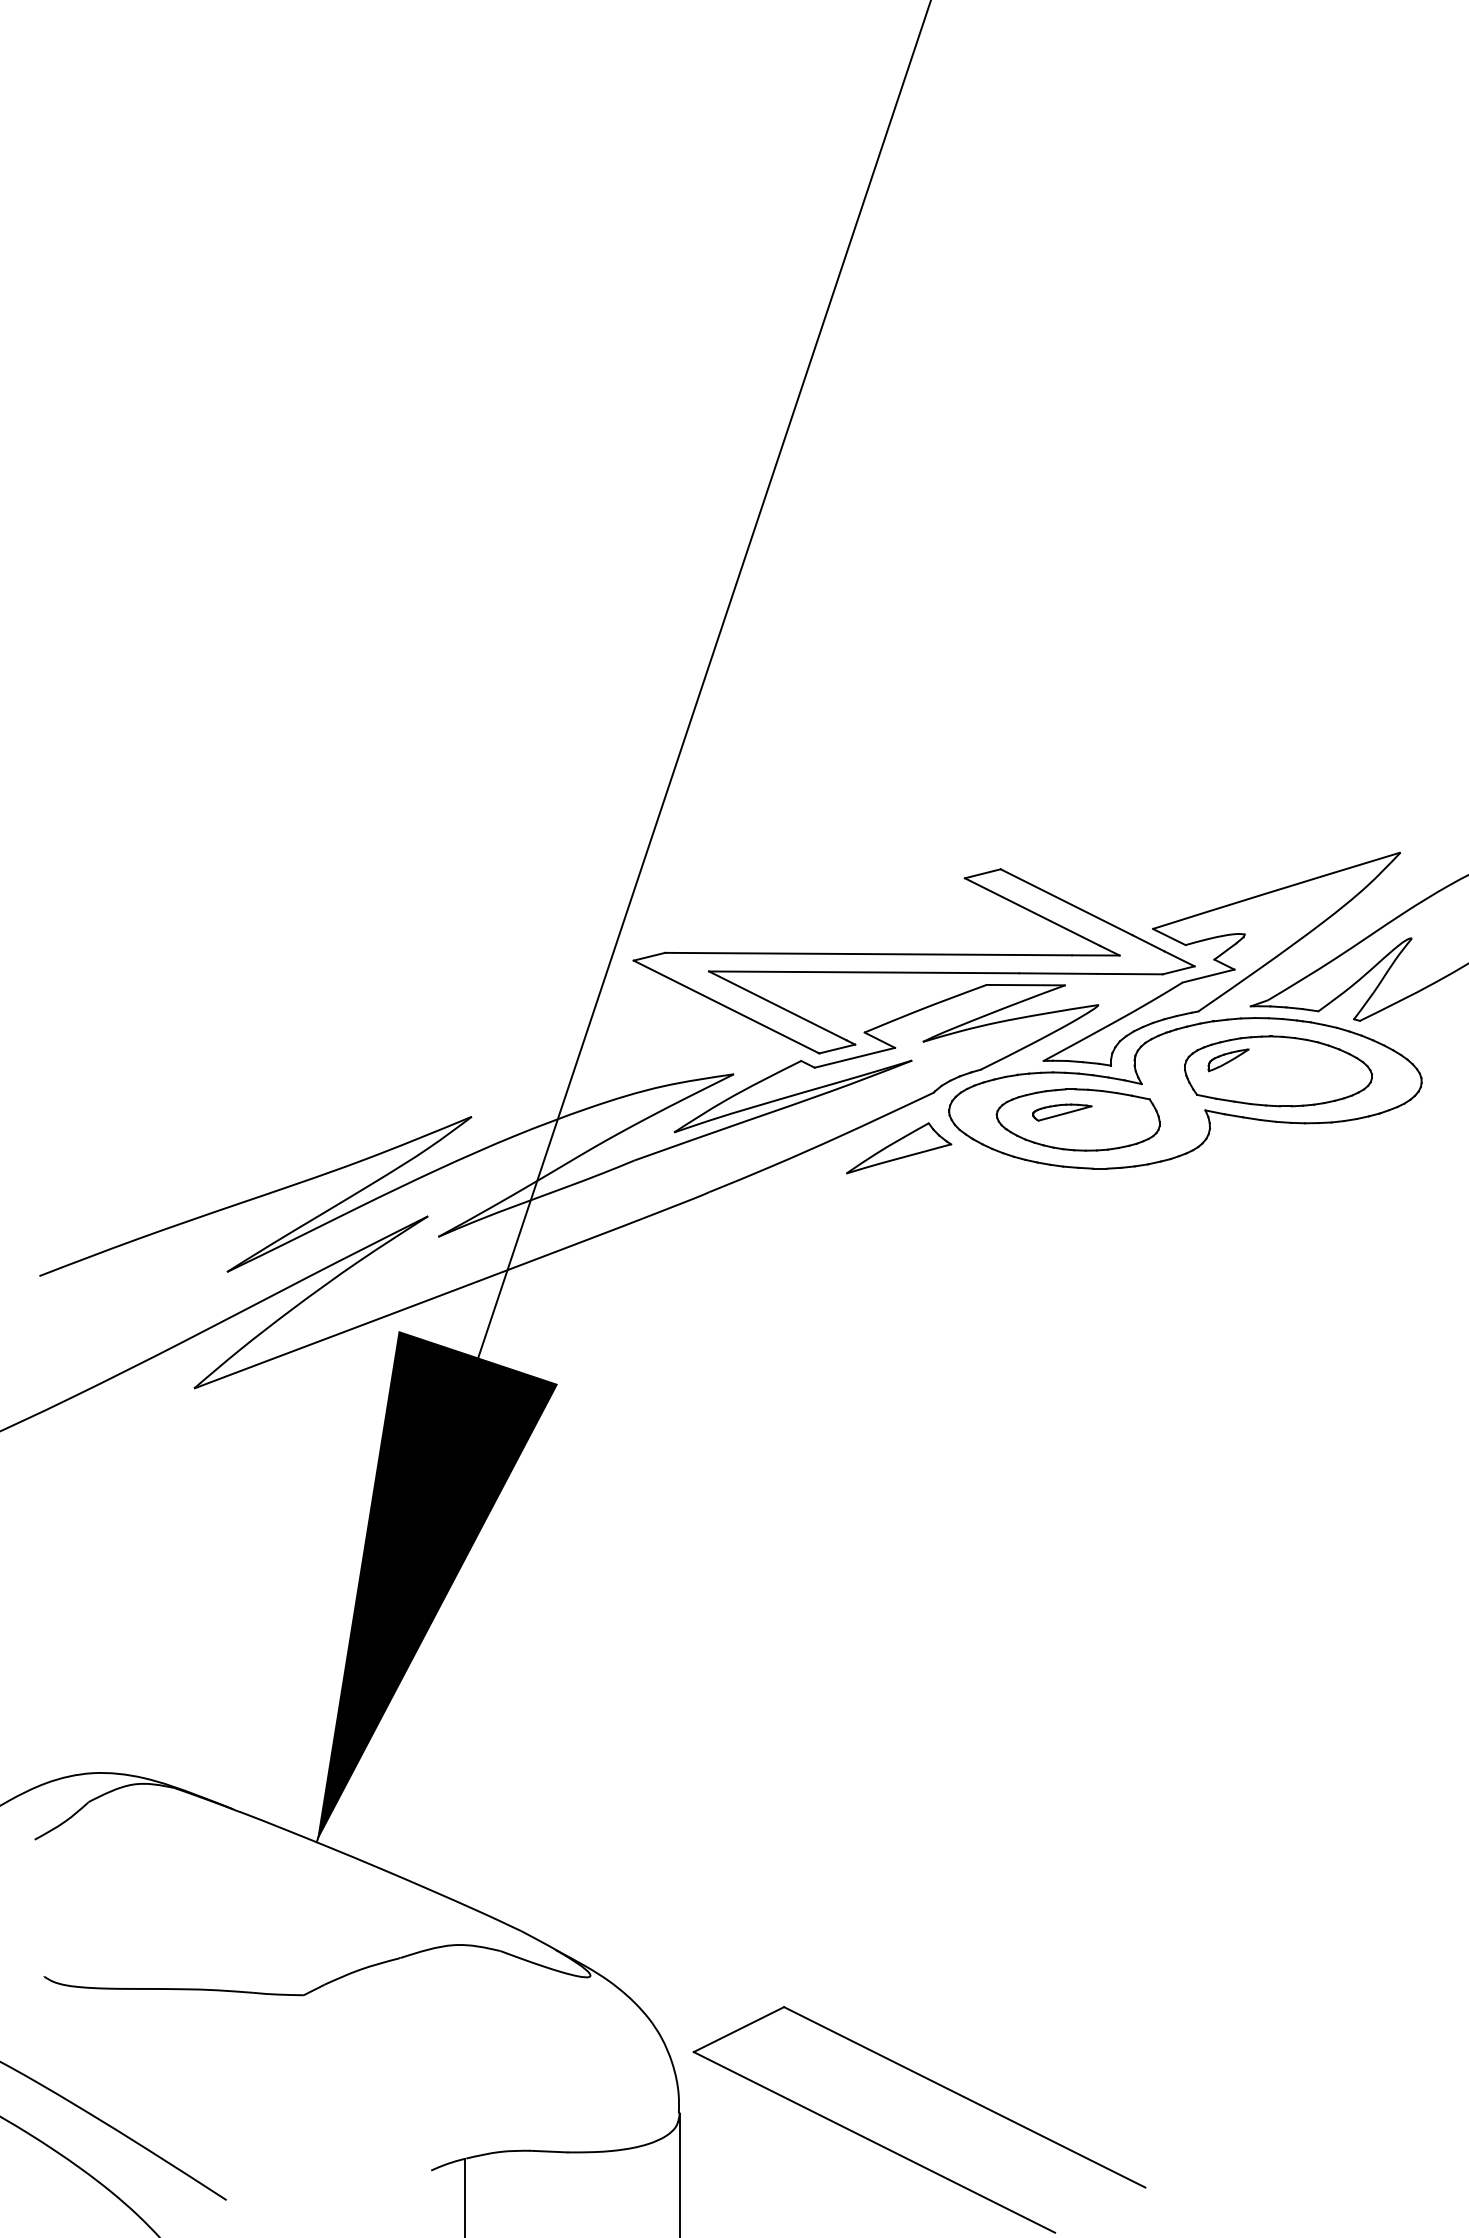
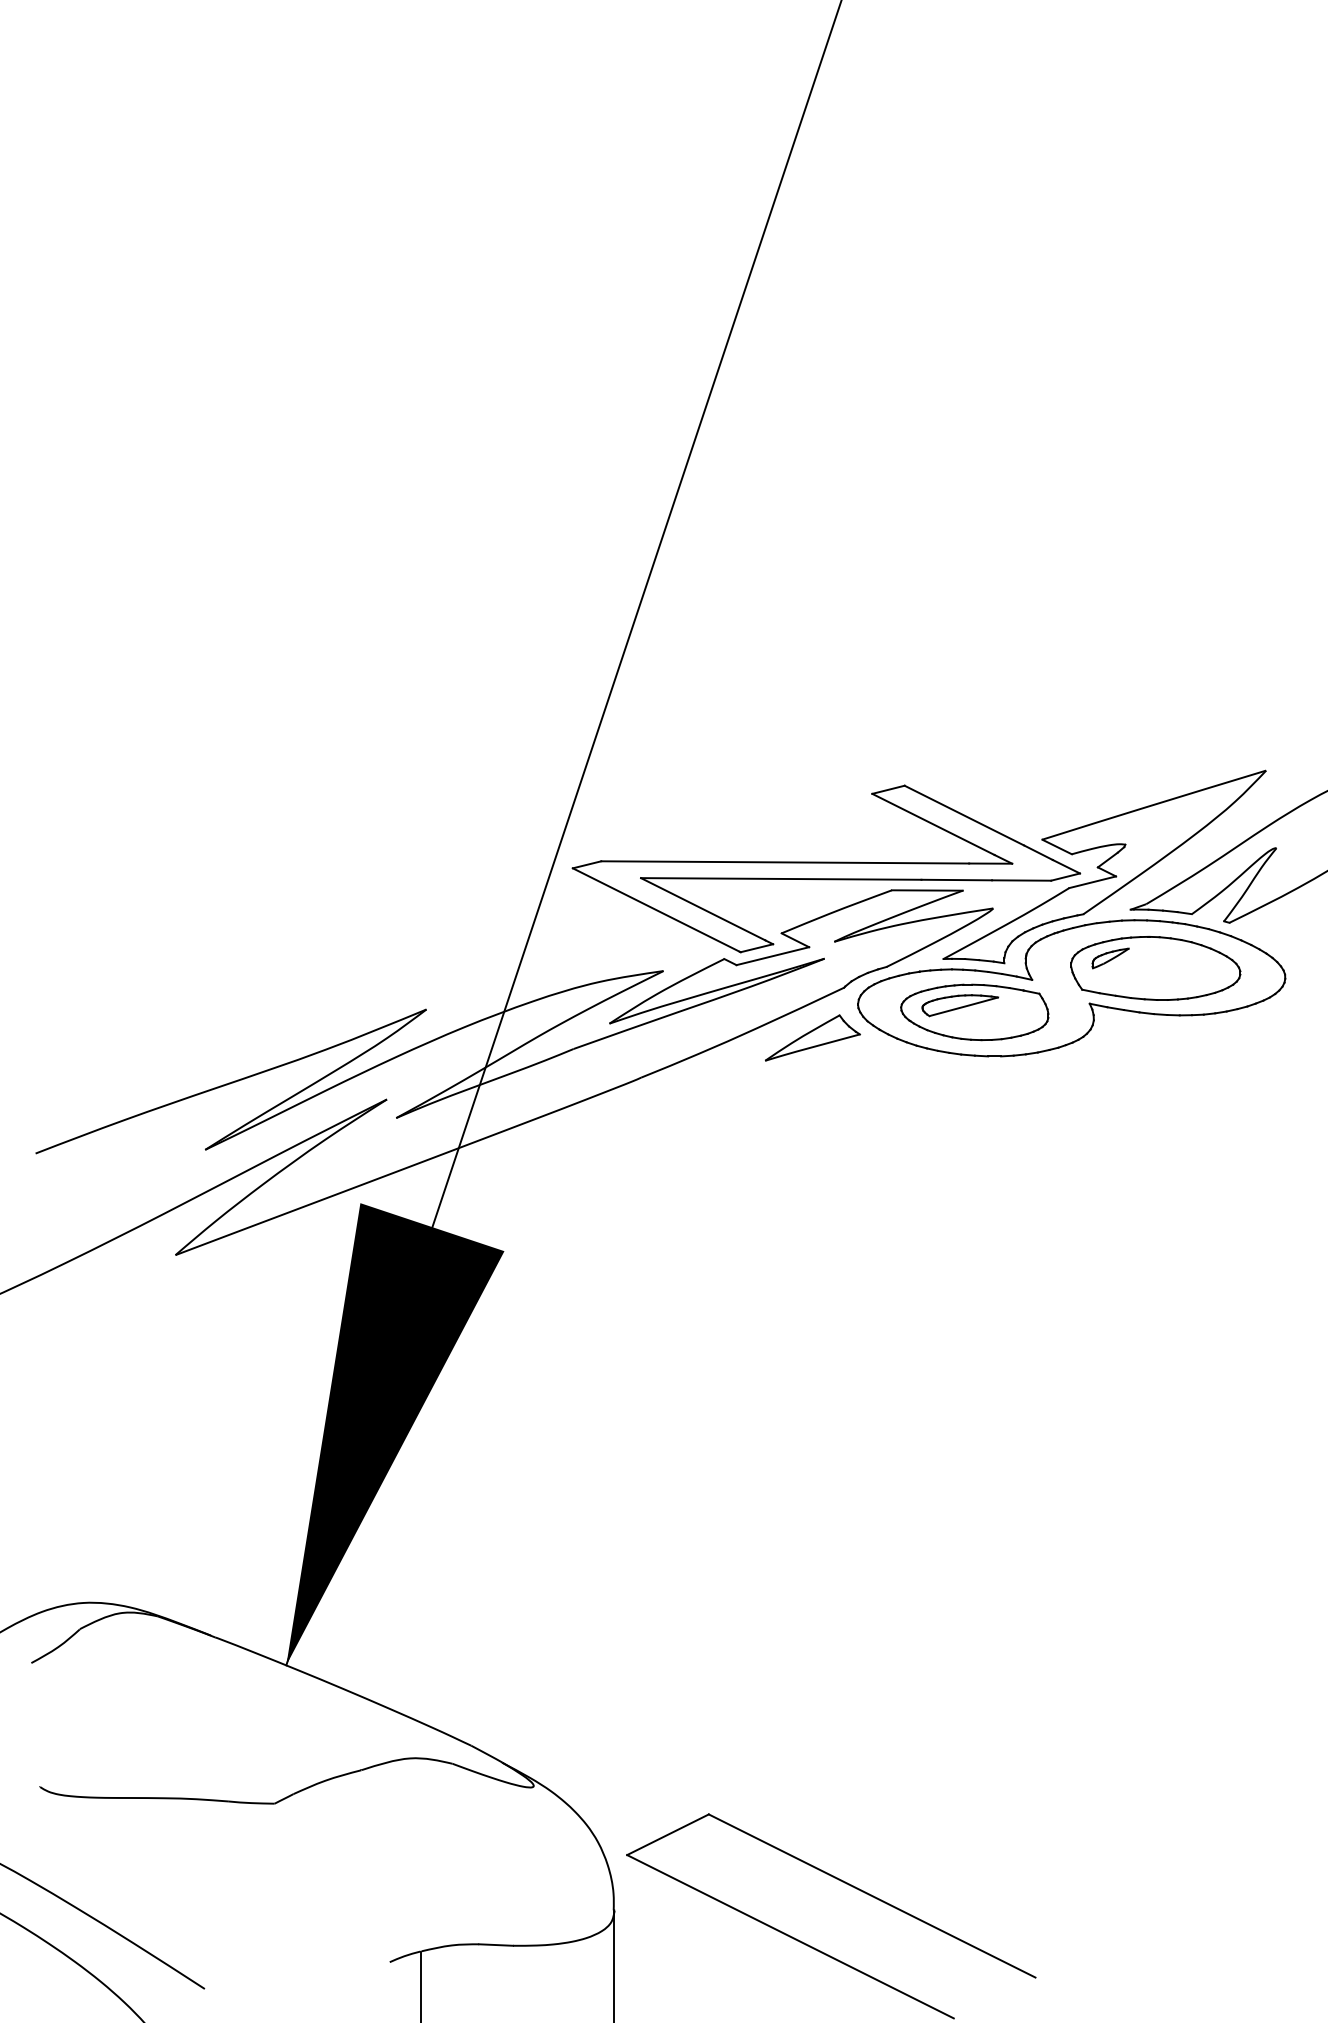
part: (1062, 1112) -> (960, 1005), size x1.43

